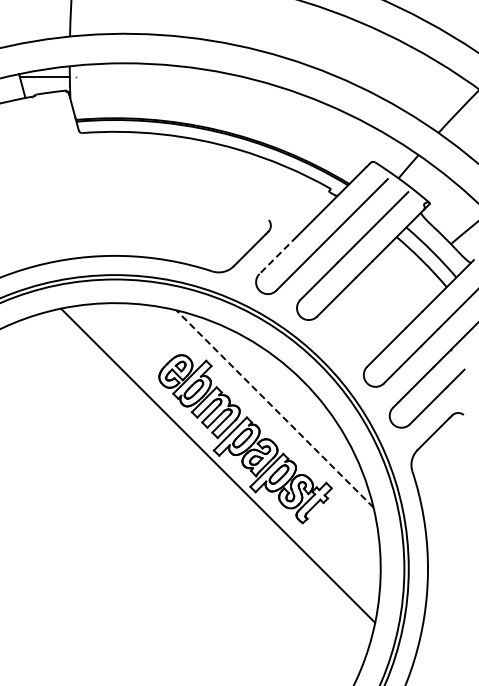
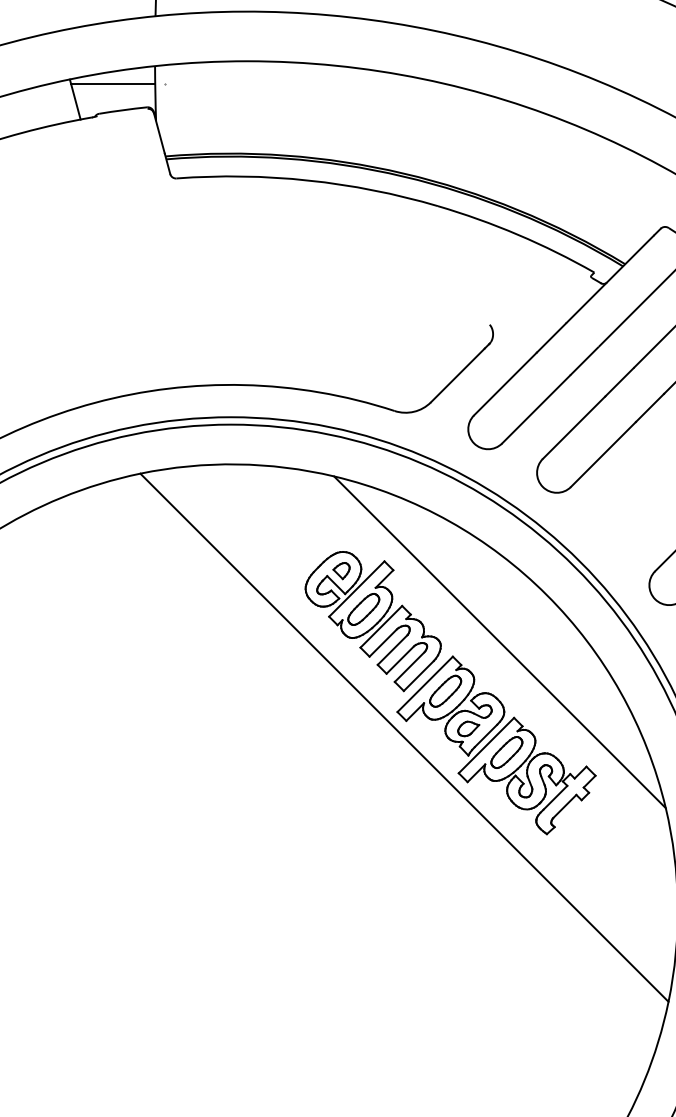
line: (277, 255) -> (504, 384), dashed -> solid
line: (274, 408) -> (499, 641), dashed -> solid

